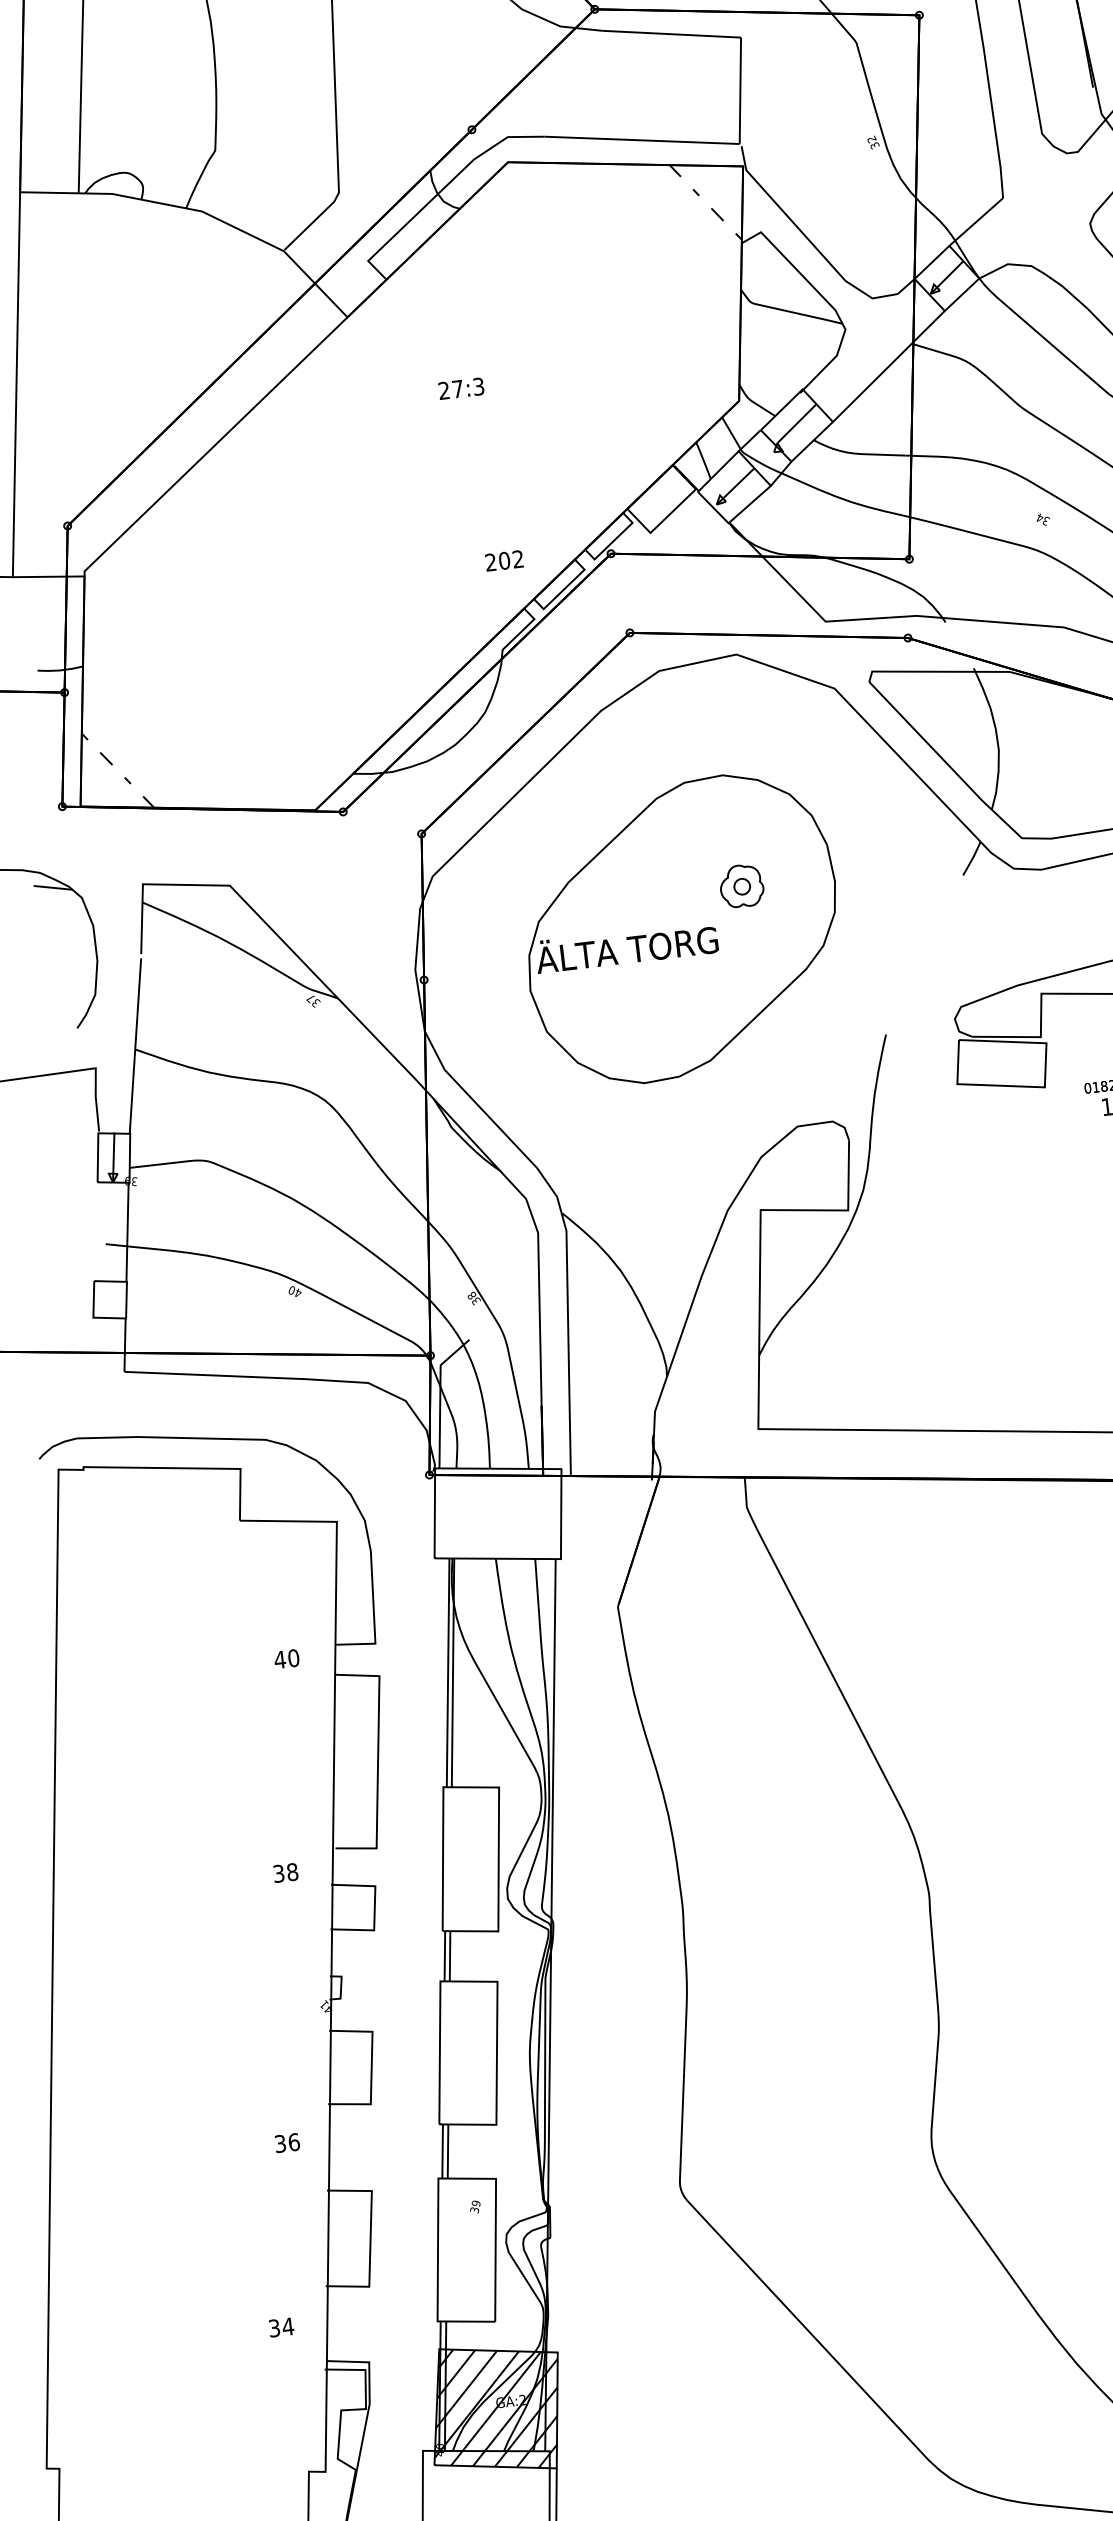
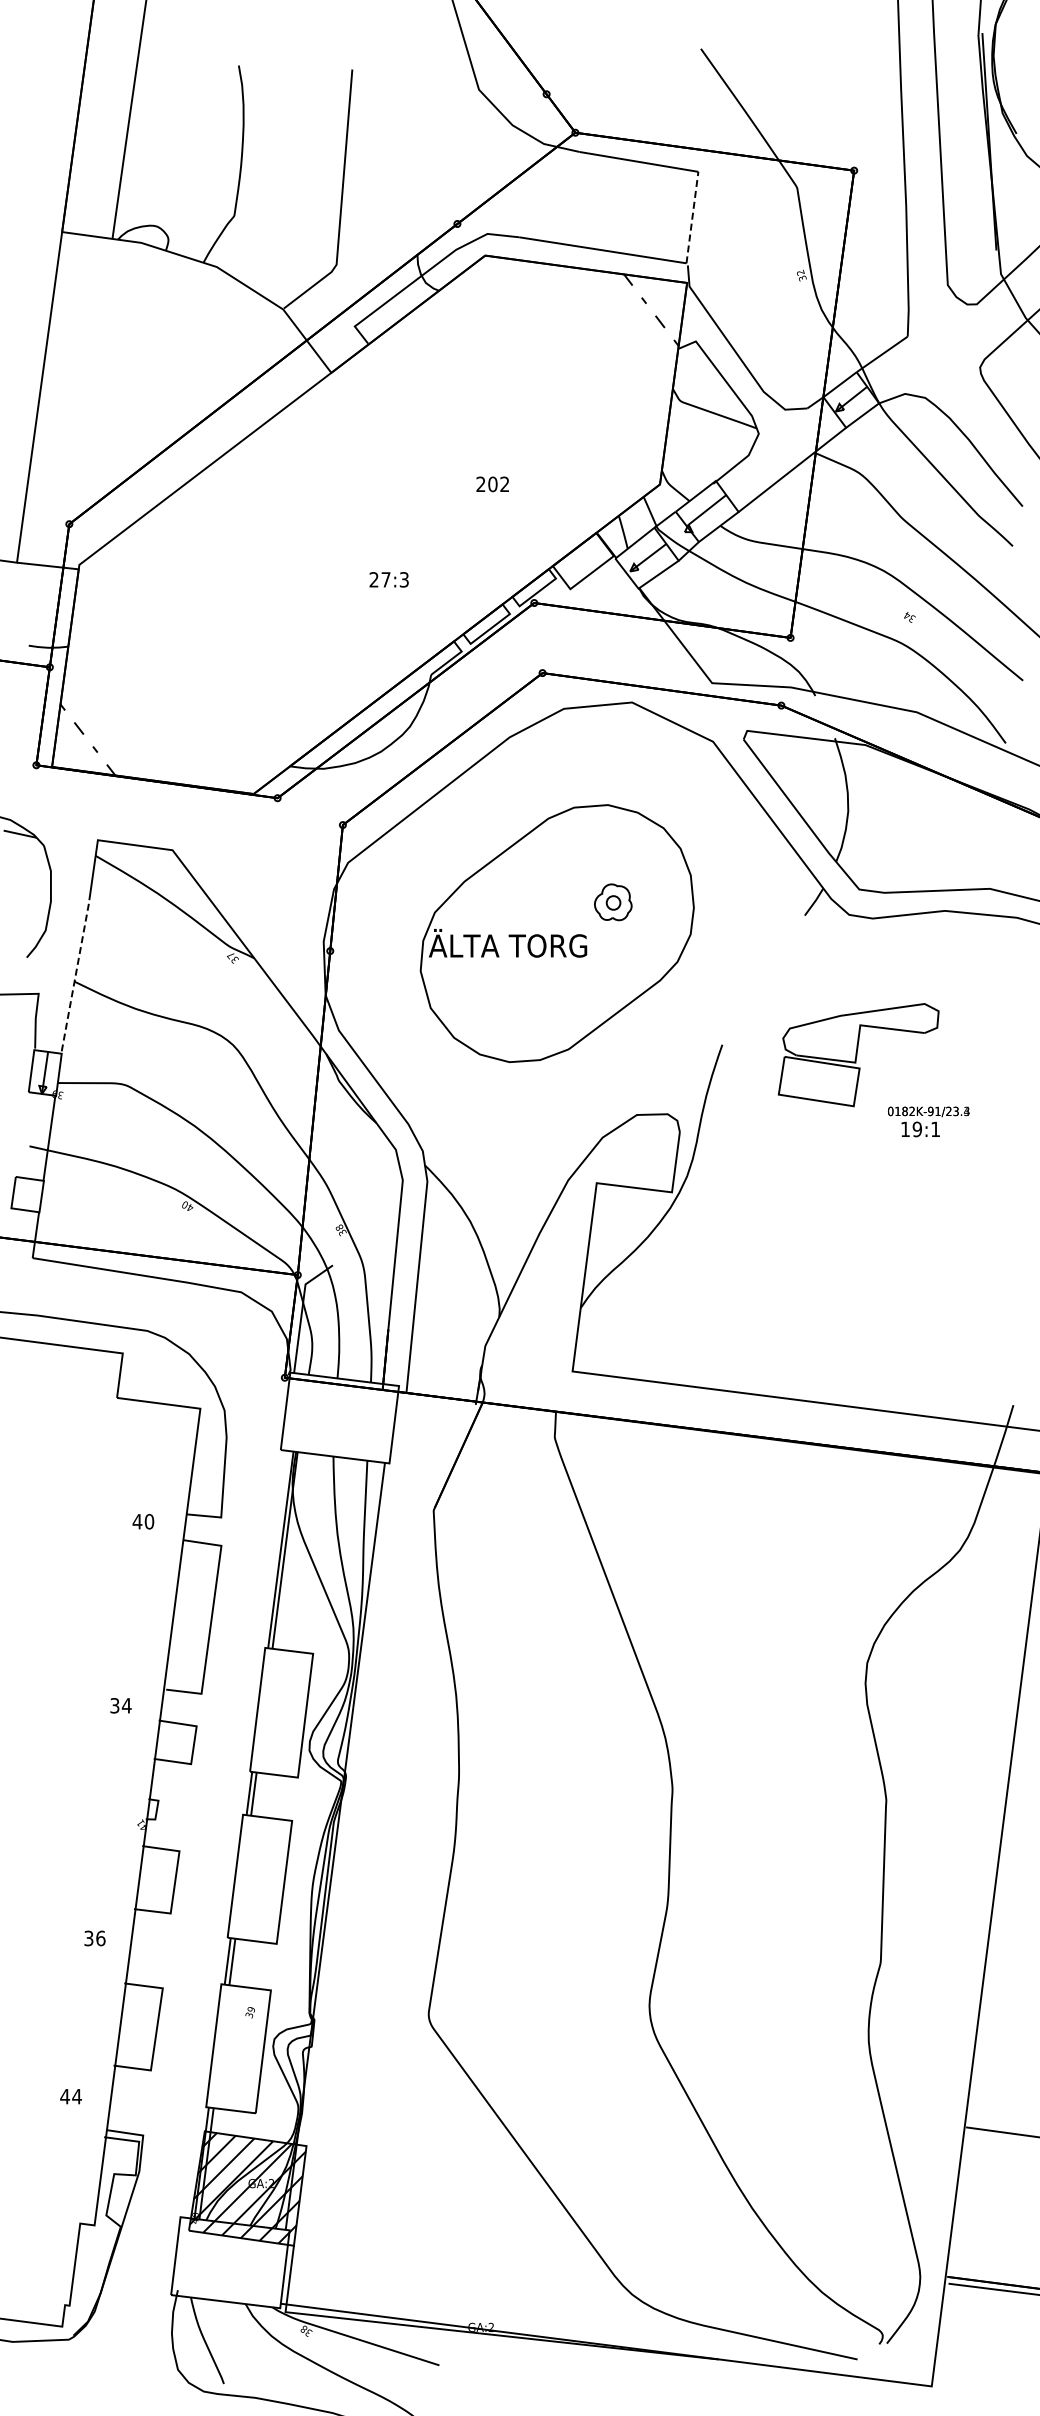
line: (740, 90) -> (692, 217), solid -> dashed
text: (460, 388) -> (388, 579), moved
text: (504, 561) -> (492, 484), moved
line: (136, 1046) -> (75, 979), solid -> dashed
text: (292, 1871) -> (126, 1705), 38 -> 34
text: (274, 2328) -> (65, 2096), 34 -> 44

